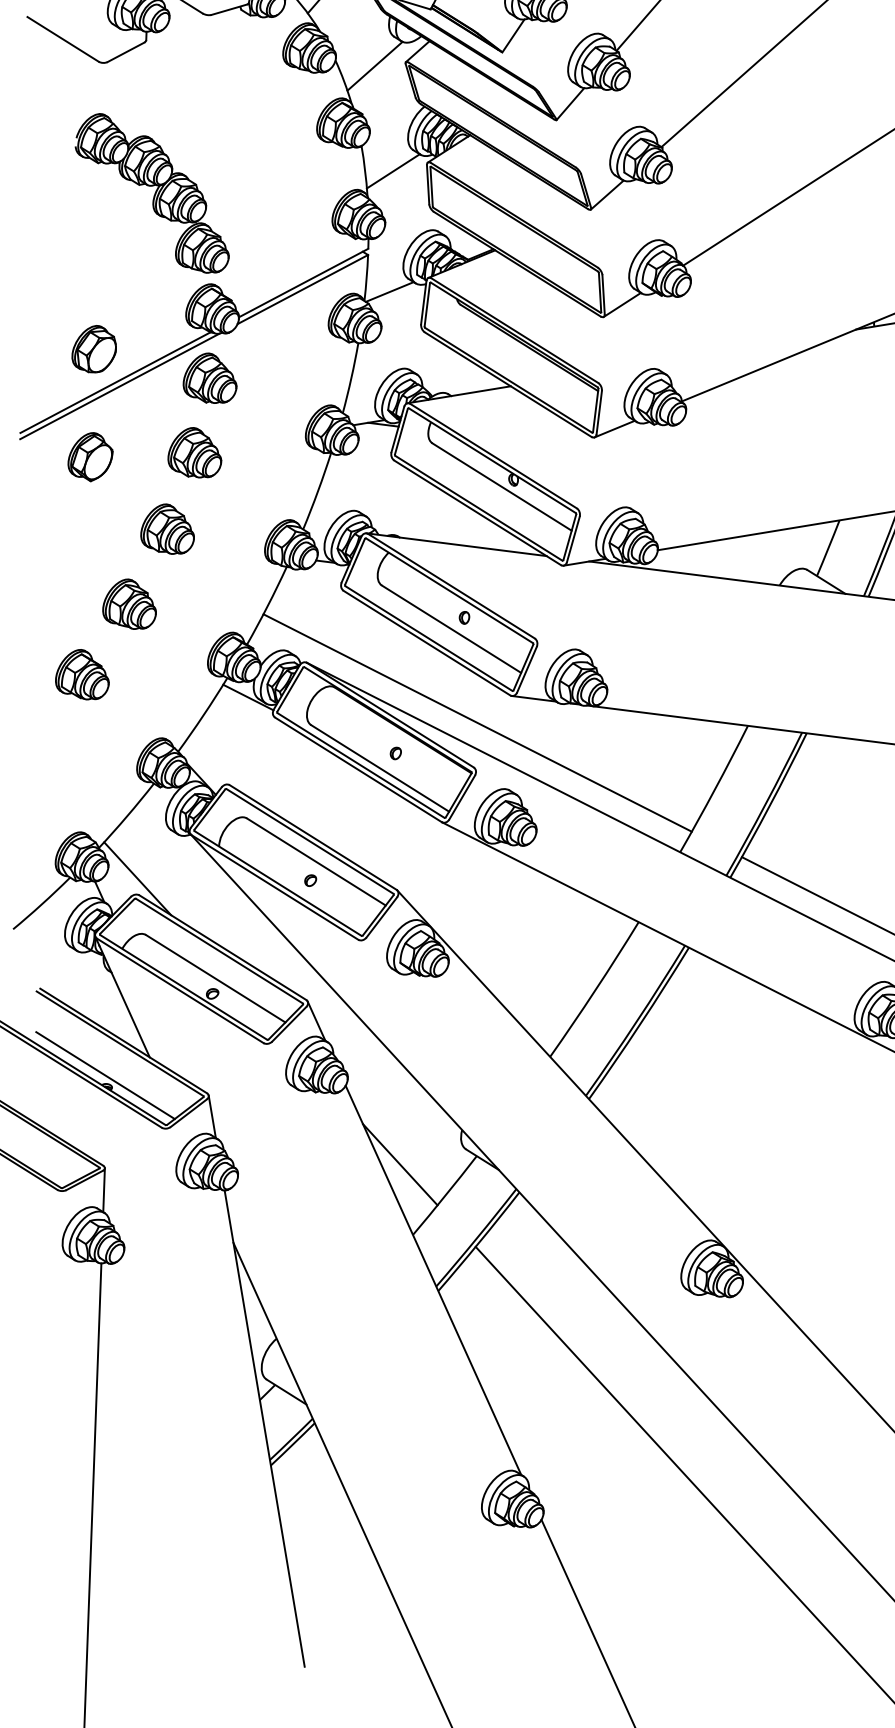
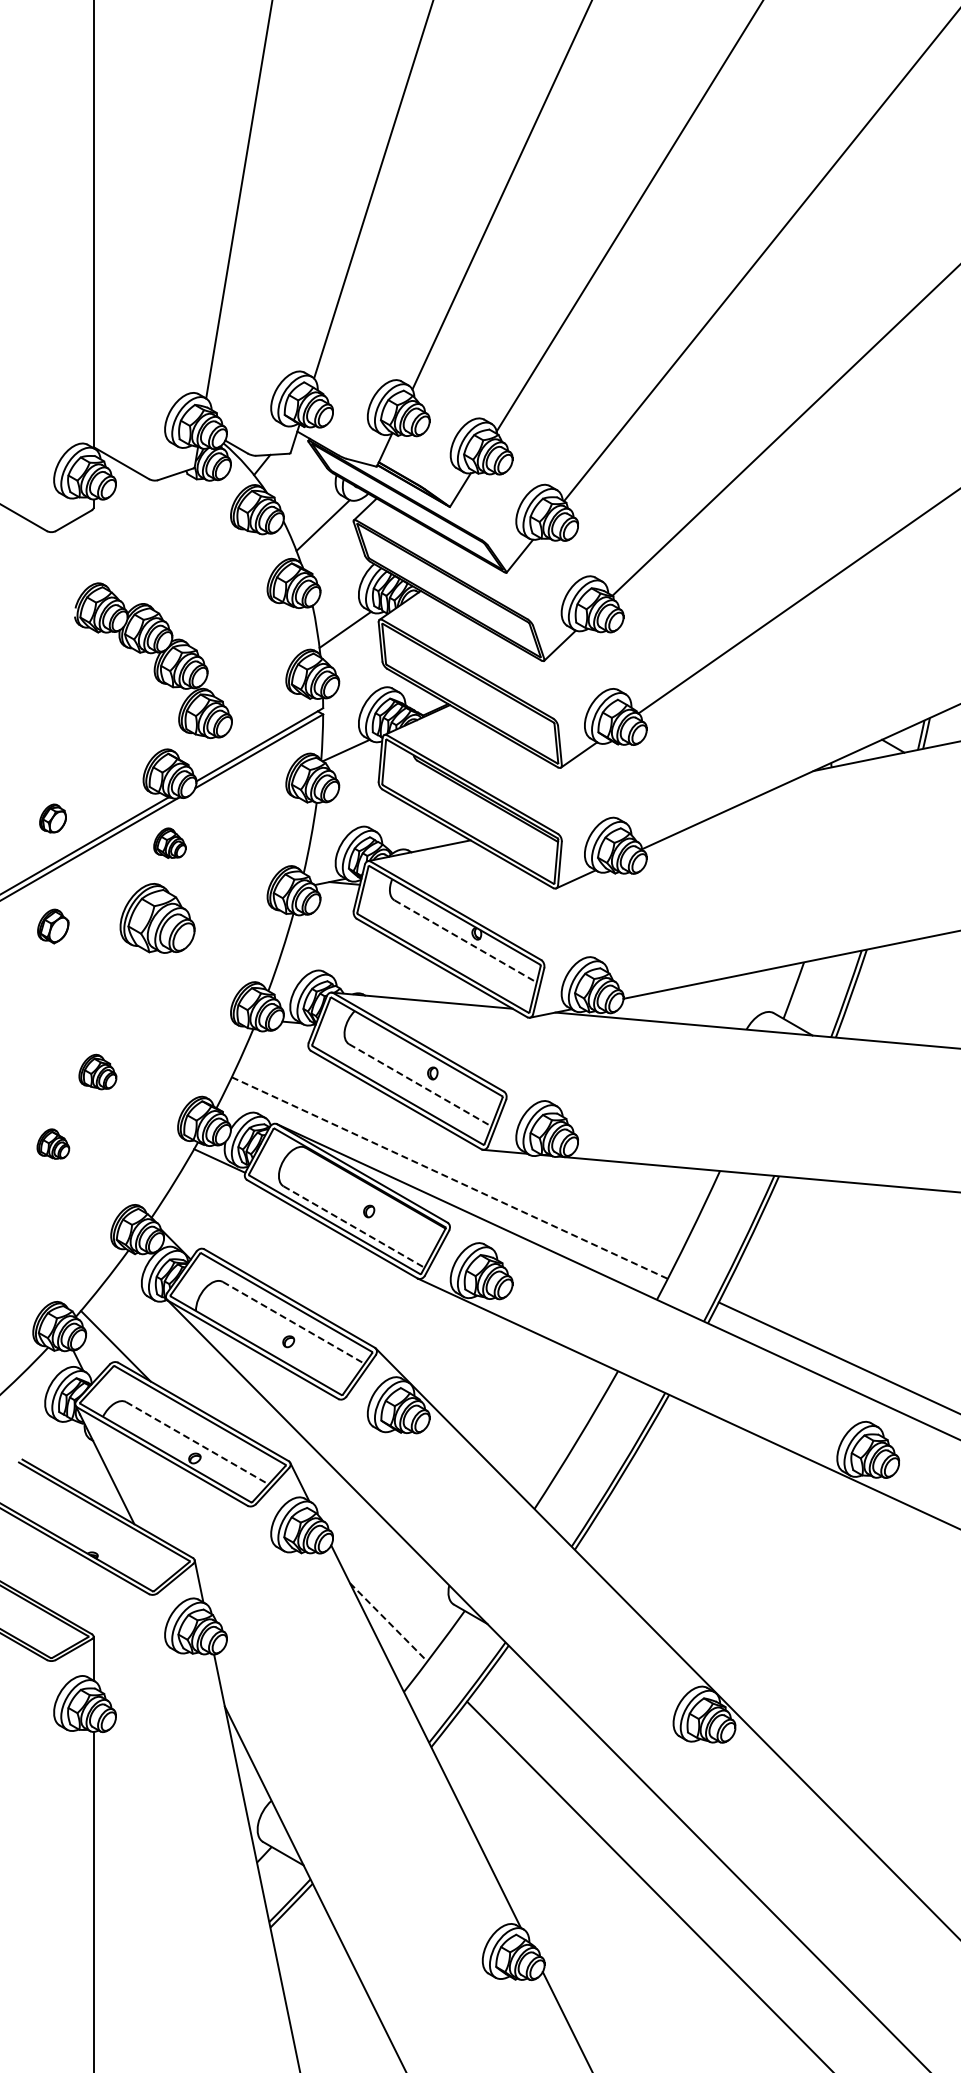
part: (152, 193) -> (153, 660), moved
part: (93, 349) -> (52, 818), size x0.6
part: (209, 377) -> (169, 842), size x0.6
part: (195, 451) -> (157, 917), size x1.4
part: (90, 457) -> (53, 926), size x0.7
line: (502, 487) -> (466, 941), solid -> dashed
part: (167, 528) -> (132, 995), removed
part: (129, 603) -> (97, 1071), size x0.7
line: (451, 629) -> (420, 1085), solid -> dashed
part: (82, 673) -> (53, 1143), size x0.6
line: (478, 723) -> (450, 1178), solid -> dashed
line: (380, 768) -> (354, 1227), solid -> dashed
line: (316, 861) -> (293, 1322), solid -> dashed
line: (215, 979) -> (197, 1443), solid -> dashed
line: (105, 1075) -> (90, 1543), removed
line: (401, 1164) -> (389, 1622), solid -> dashed

